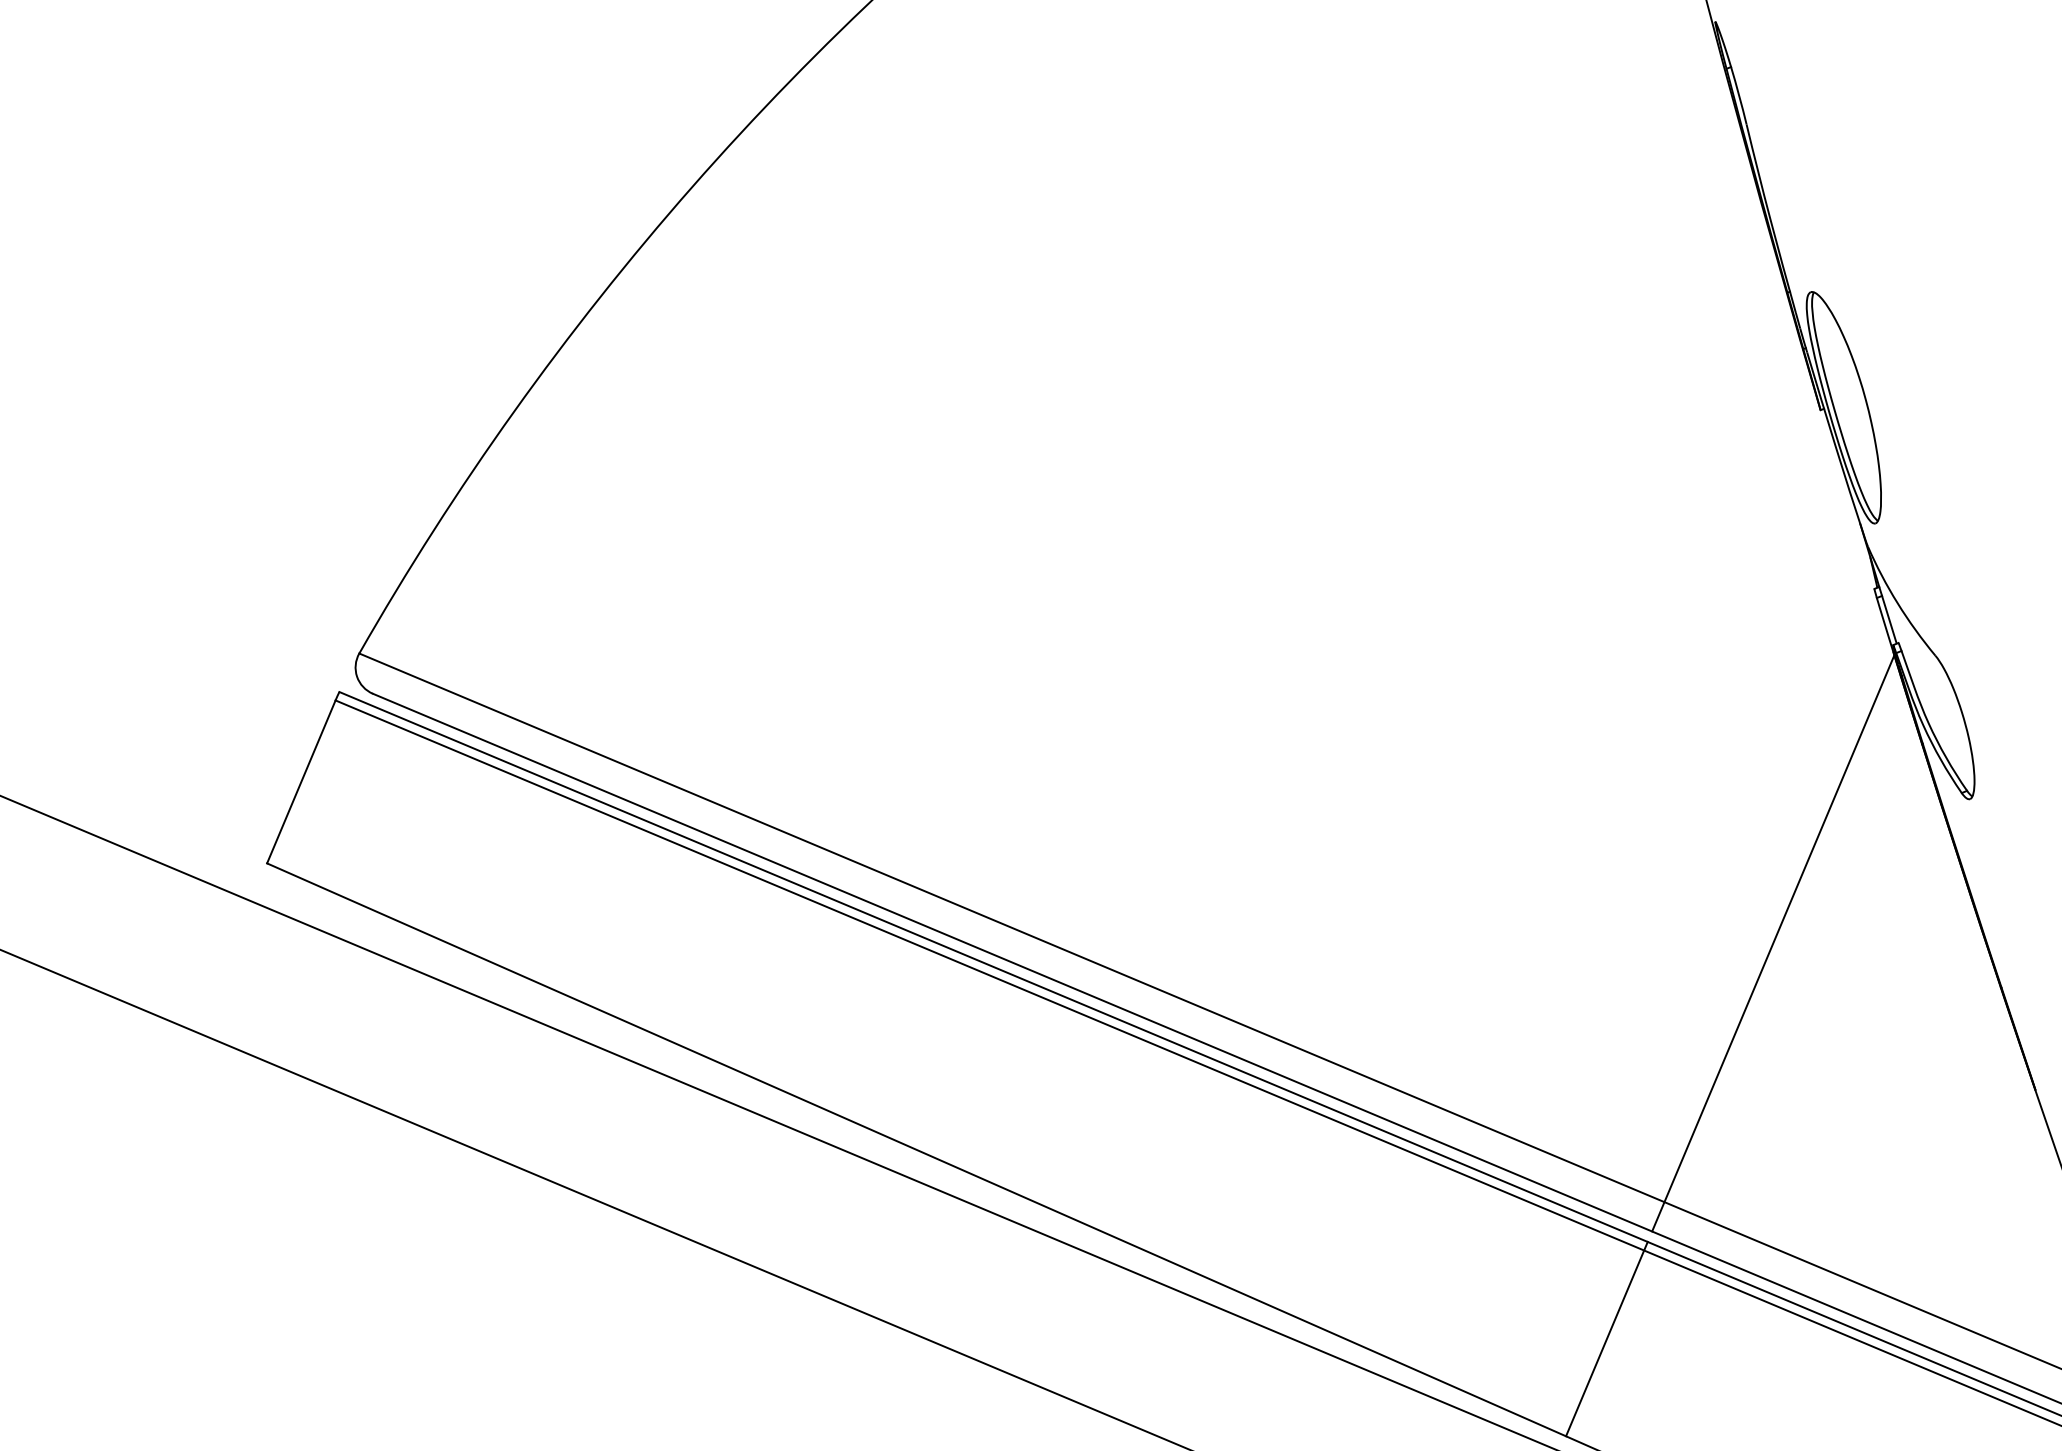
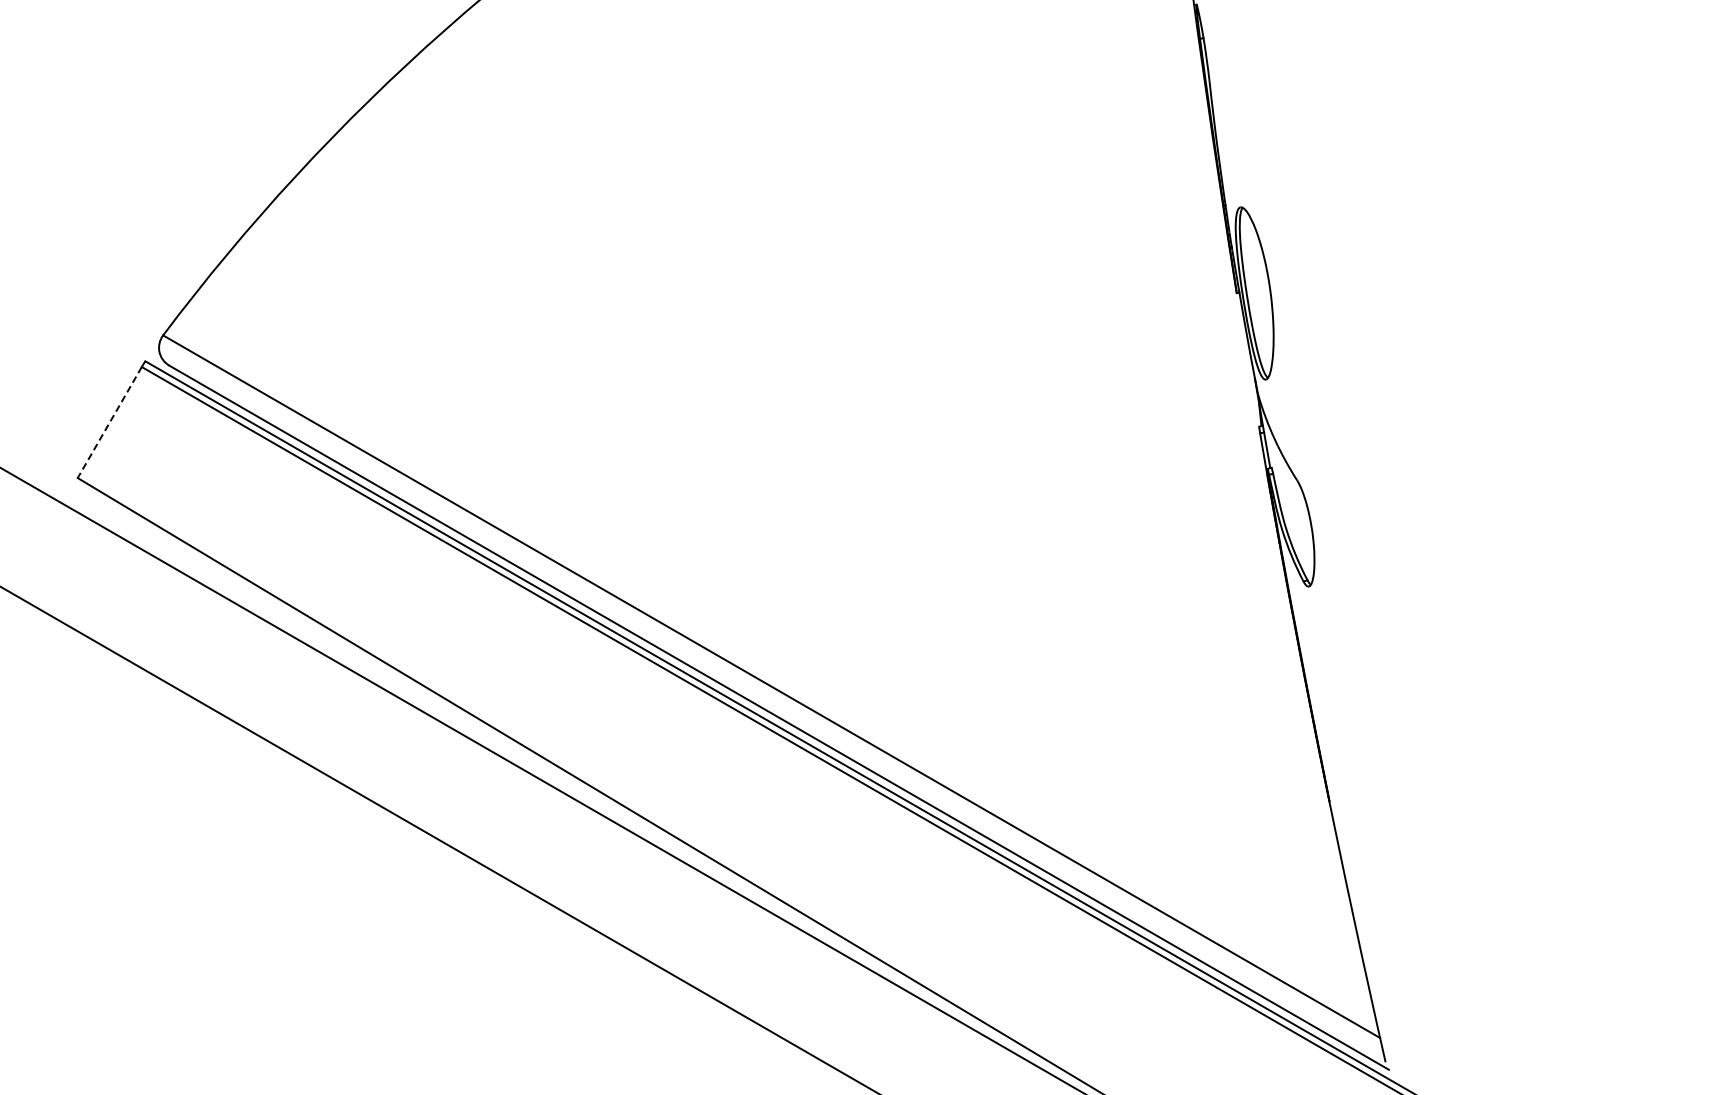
line: (300, 781) -> (109, 422), solid -> dashed
line: (1772, 943) -> (1153, 672), removed
line: (1606, 1338) -> (998, 941), removed

